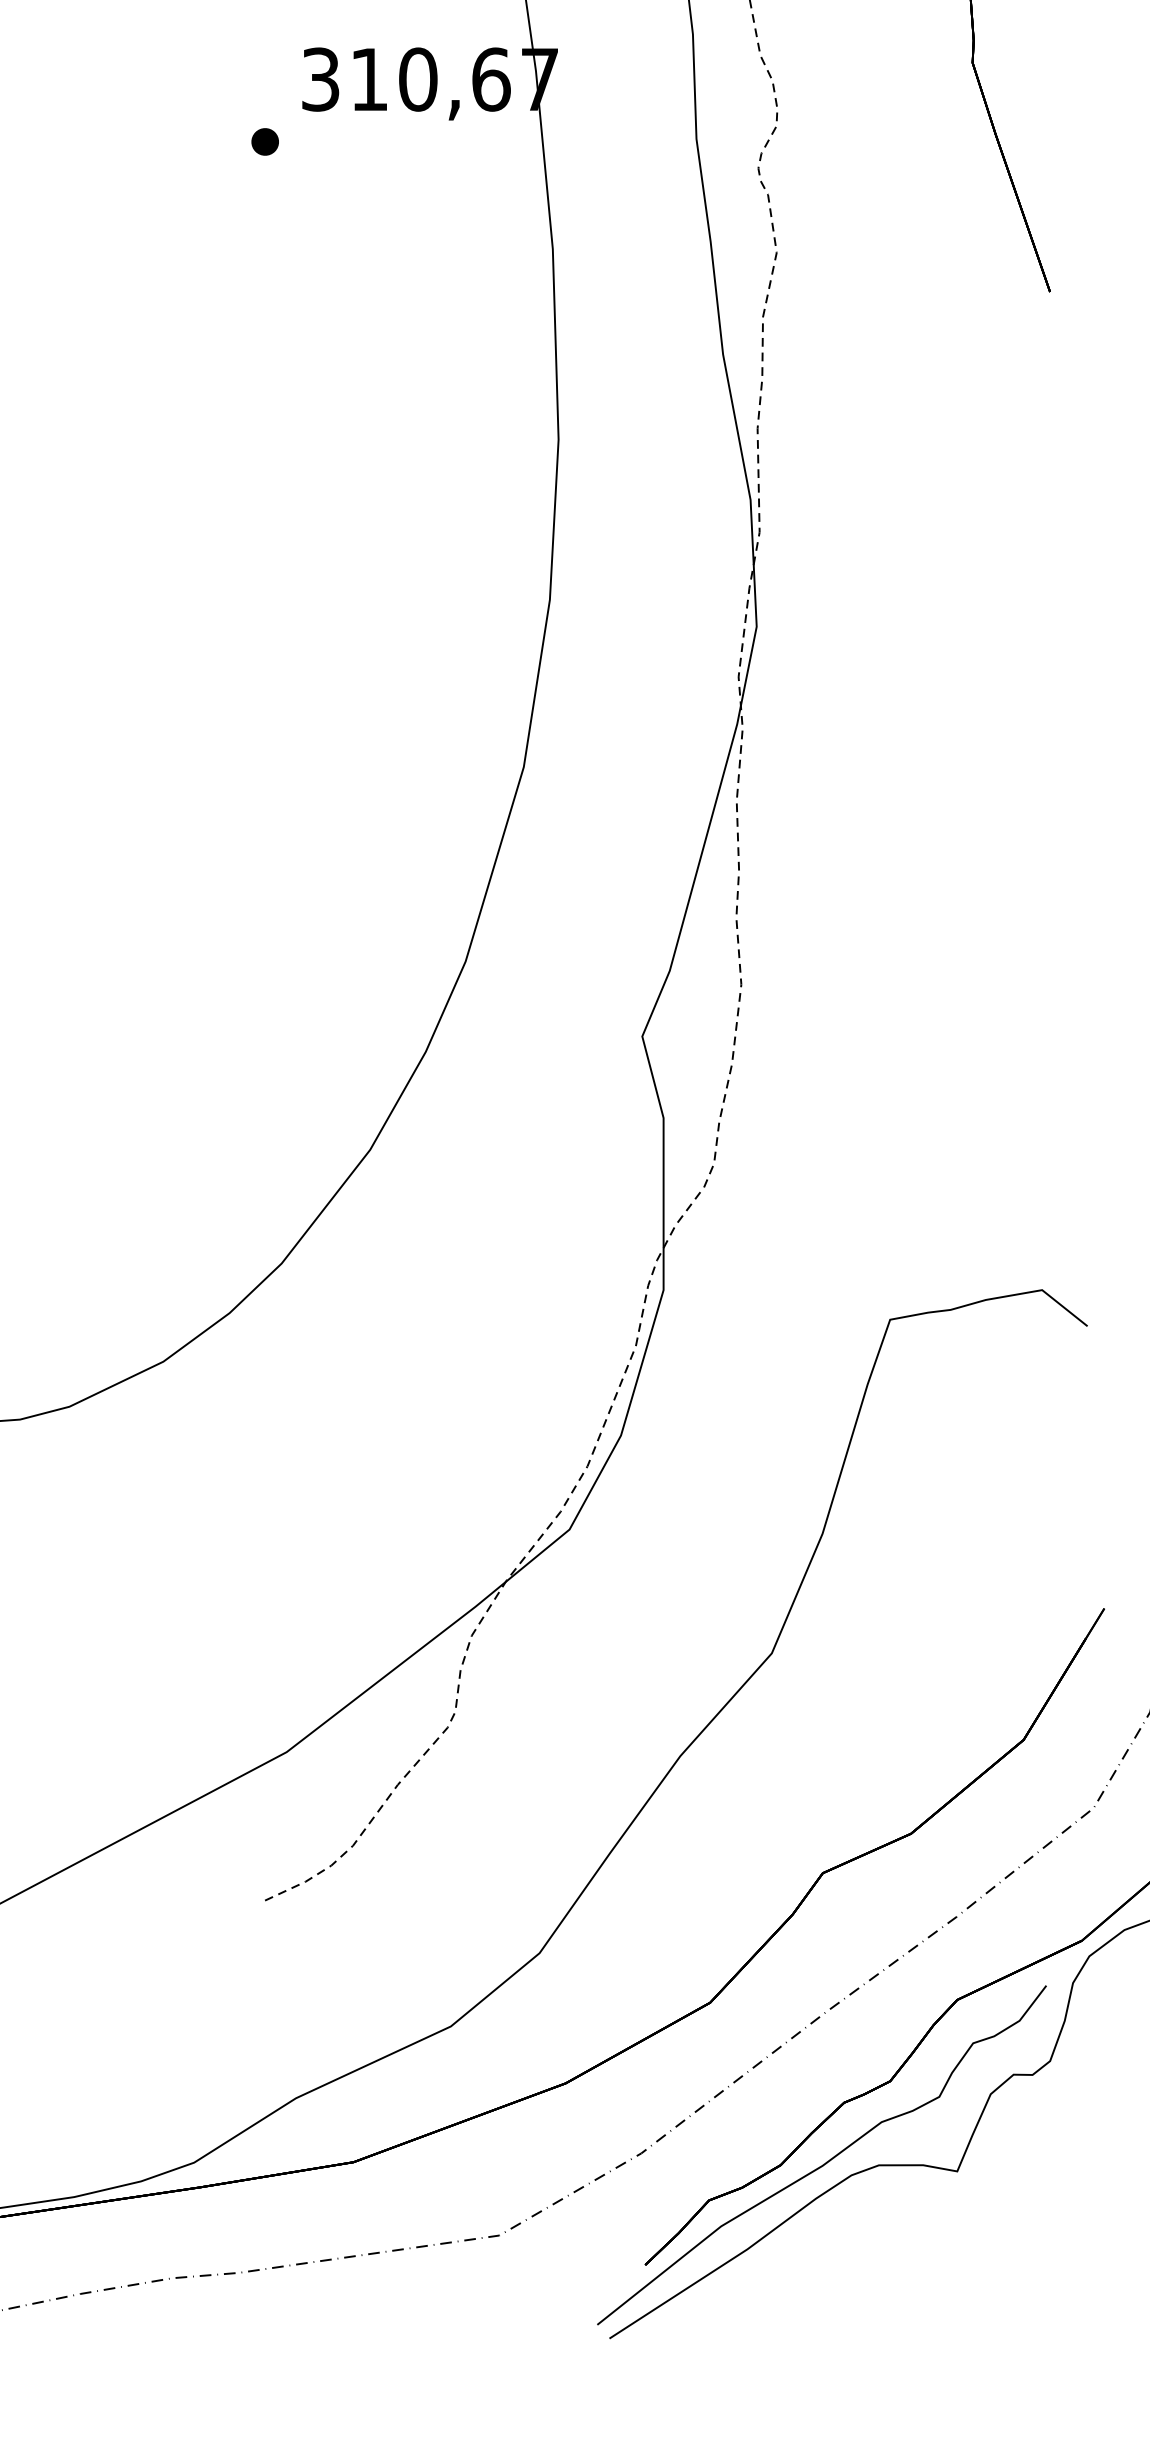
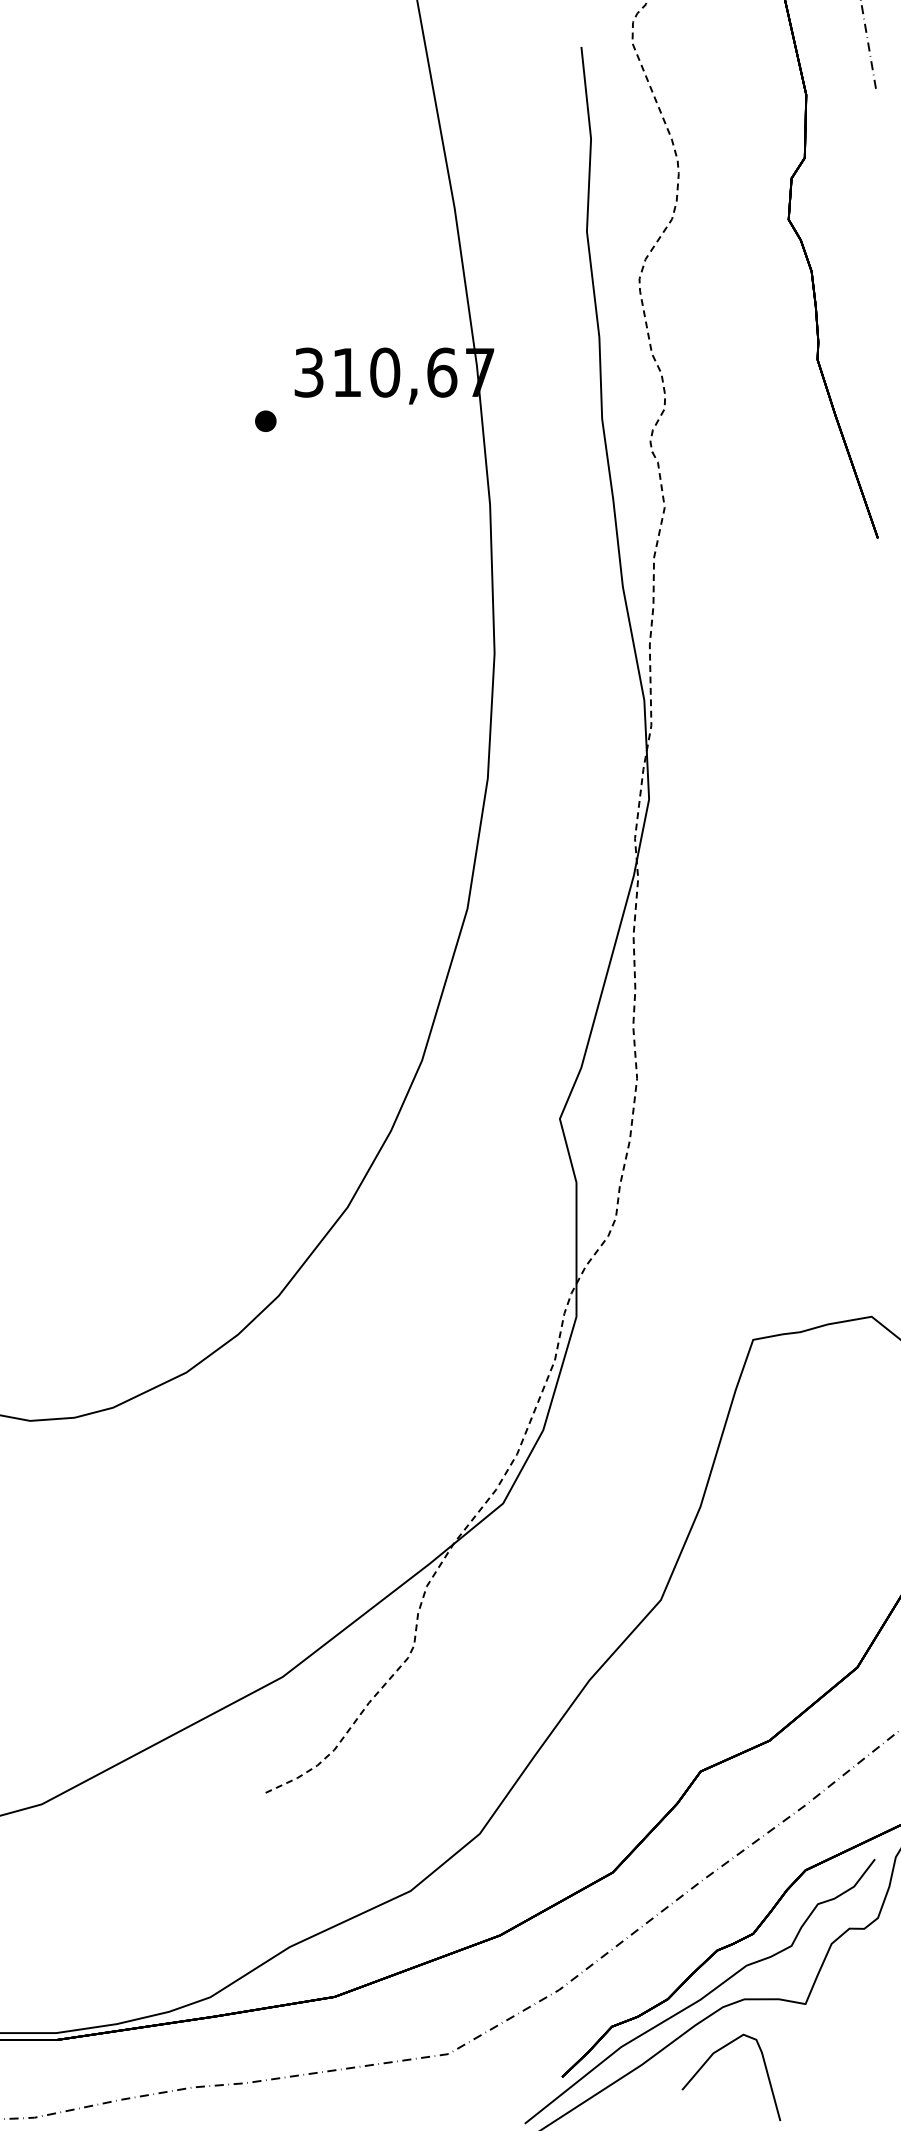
curve: (836, 2239) -> (711, 2057), added

